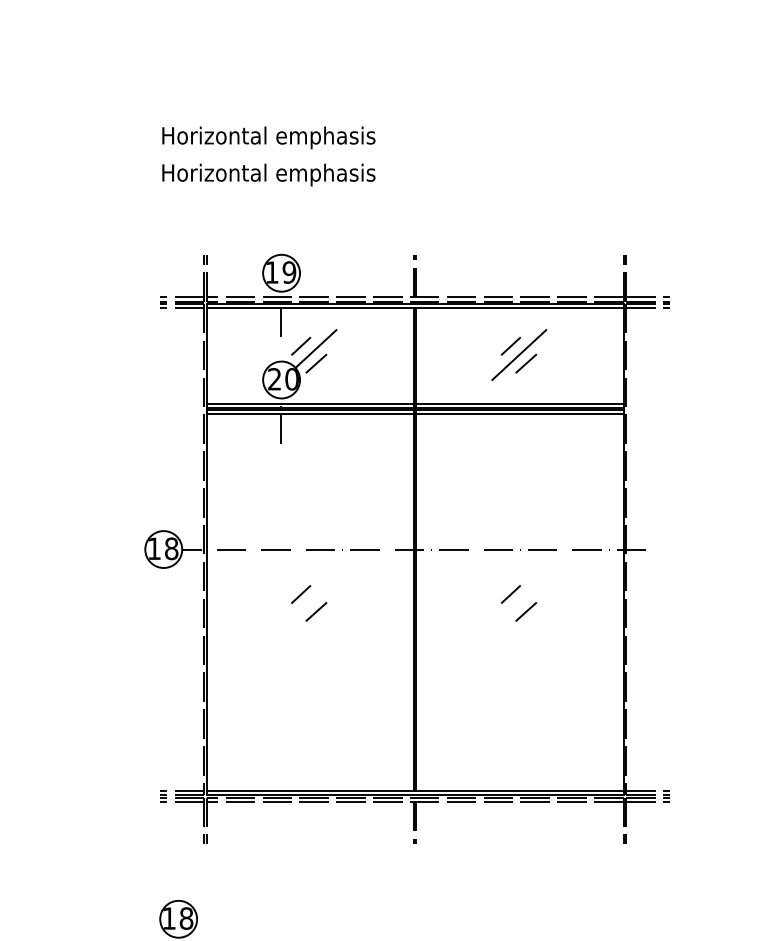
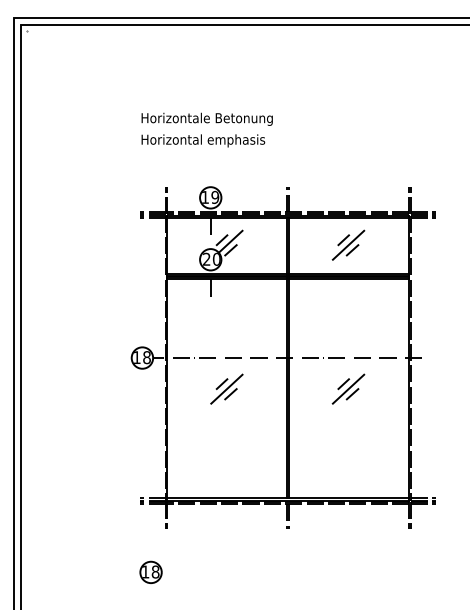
text: (327, 136) -> (237, 118), Horizontal emphasis -> Horizontale Betonung
line: (308, 602) -> (226, 388), added
line: (519, 602) -> (348, 388), added

